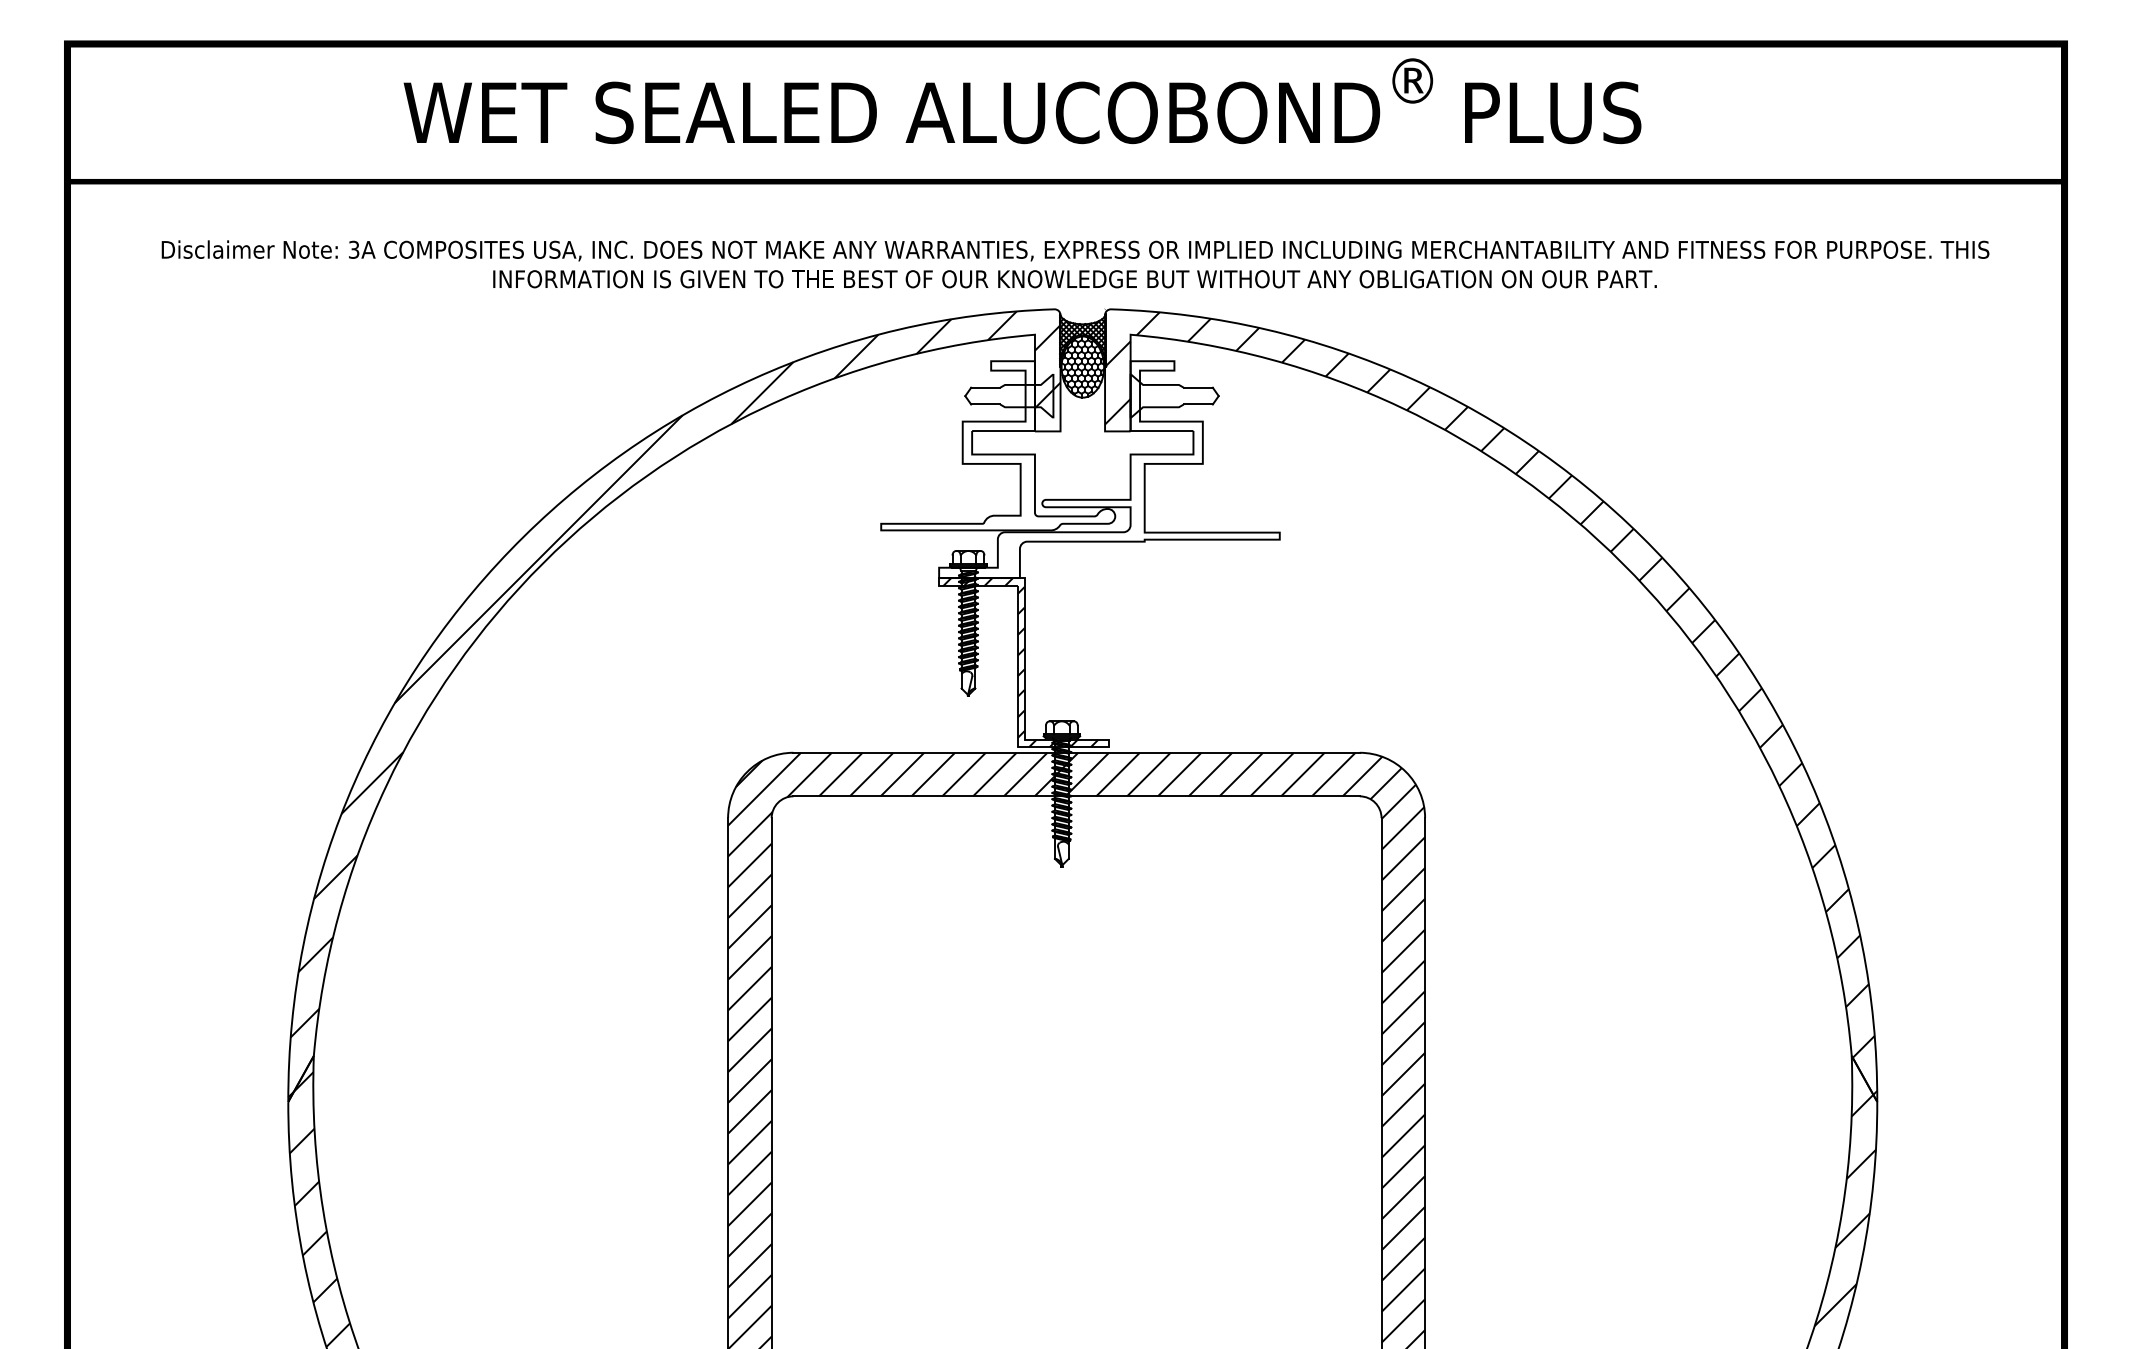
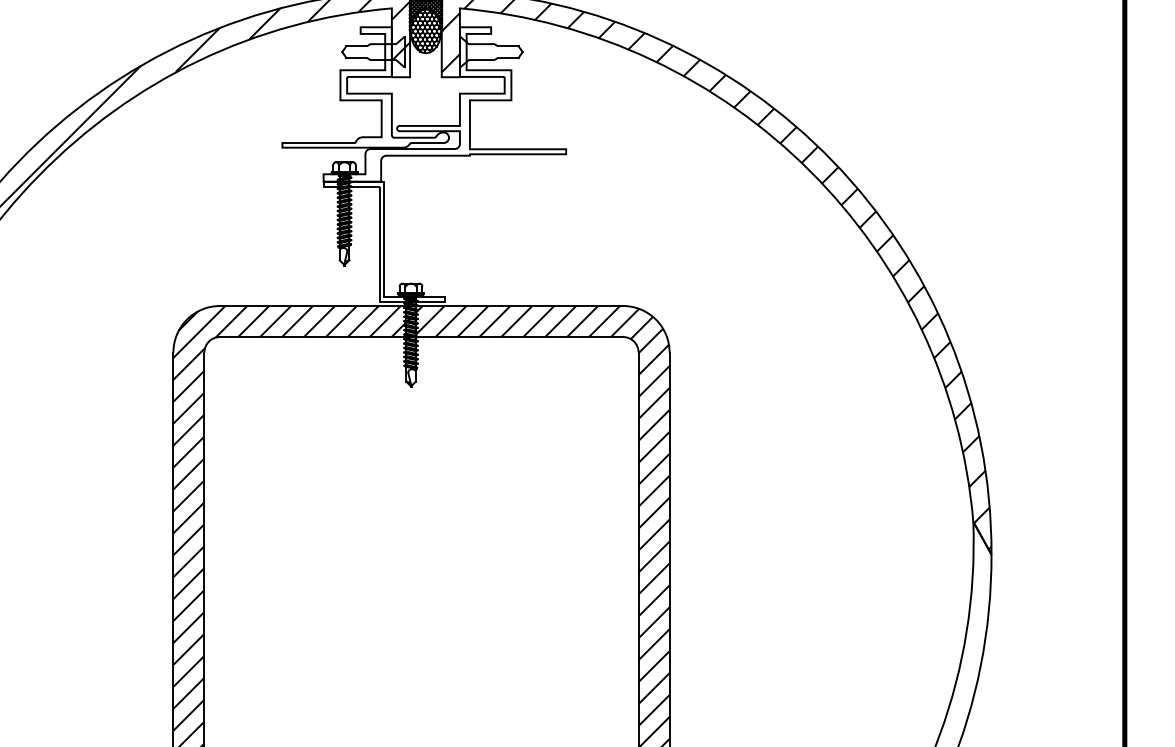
hatch: (1020, 662) -> (381, 241), removed
hatch: (1844, 1191) -> (968, 618), removed

